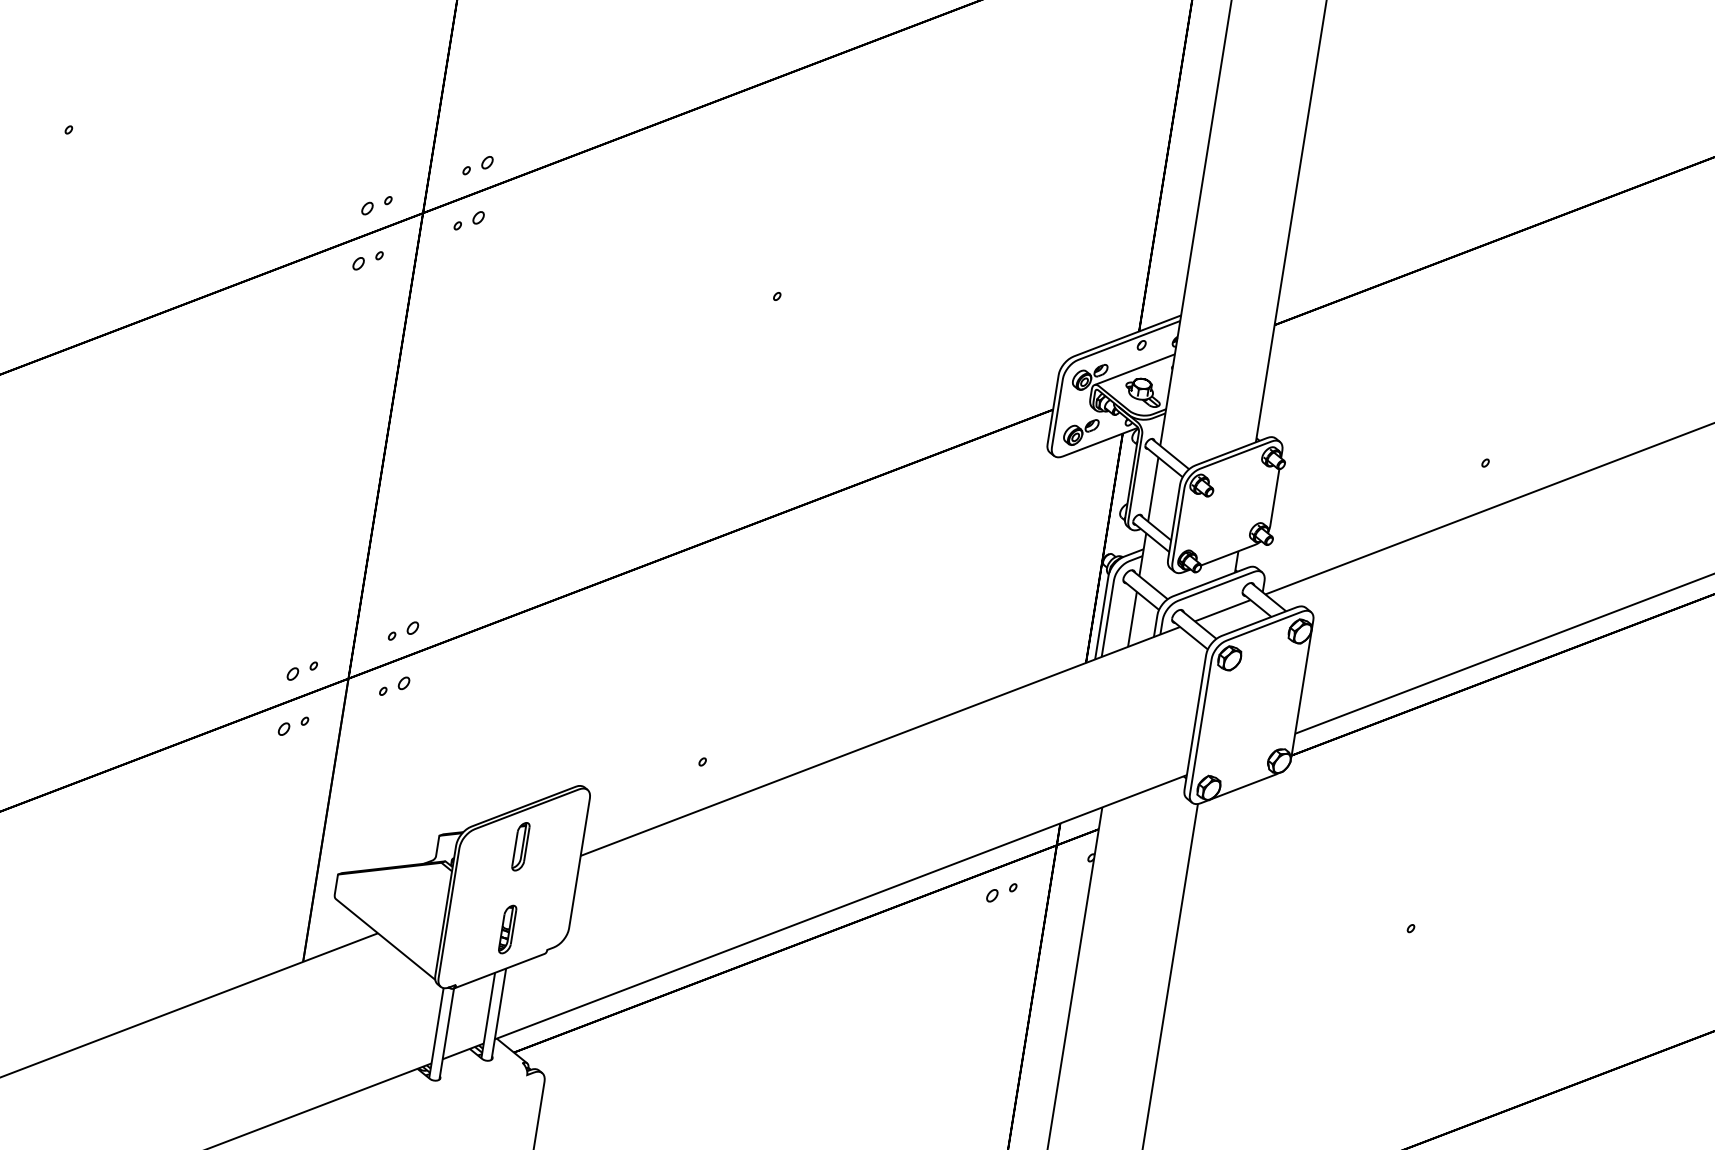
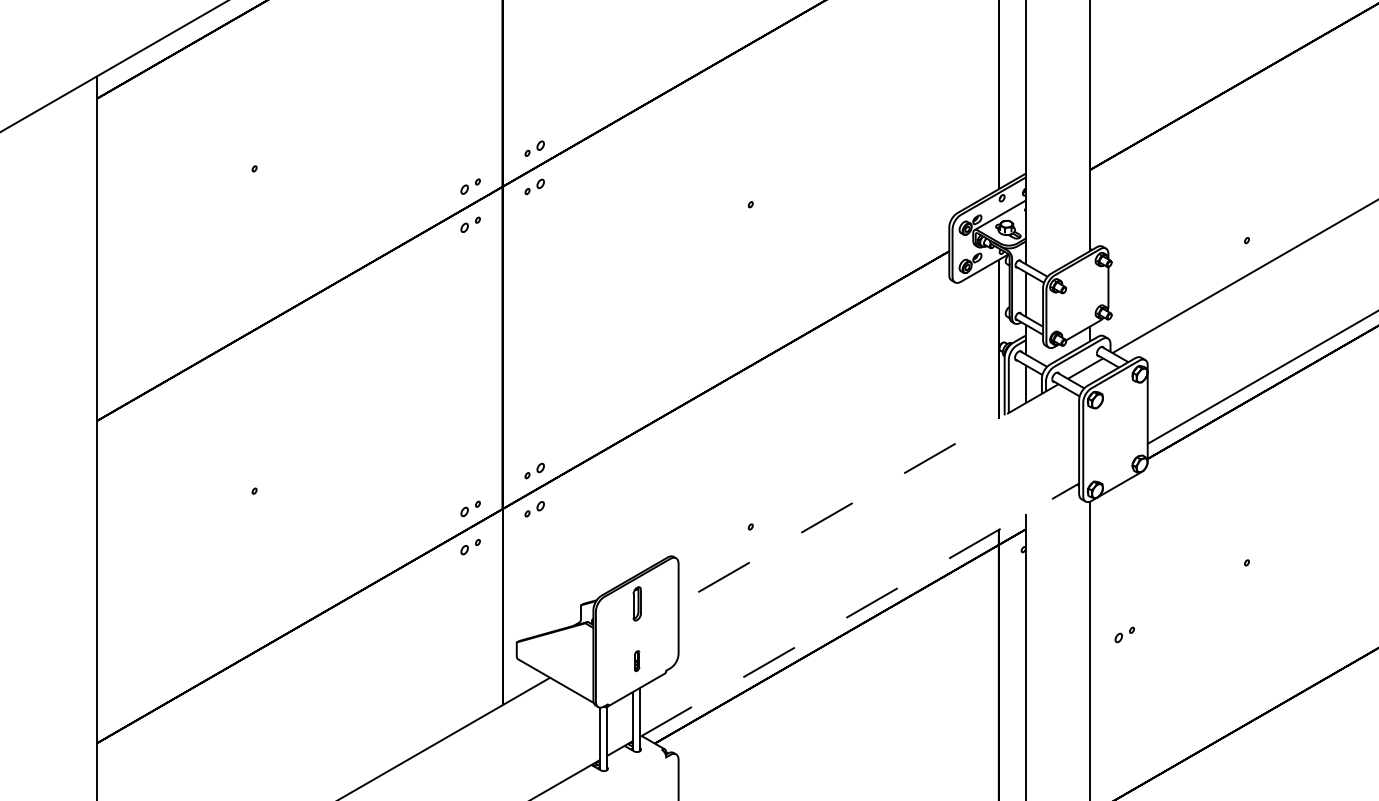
line: (880, 742) -> (868, 494), solid -> dashed
part: (1001, 892) -> (1124, 634), moved
line: (842, 906) -> (860, 609), solid -> dashed
part: (506, 928) -> (636, 660), size x0.6

